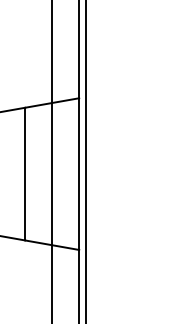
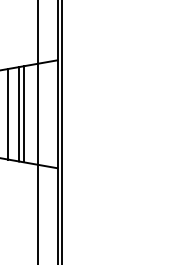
line: (10, 173) -> (8, 113), added
line: (31, 174) -> (23, 114), added

